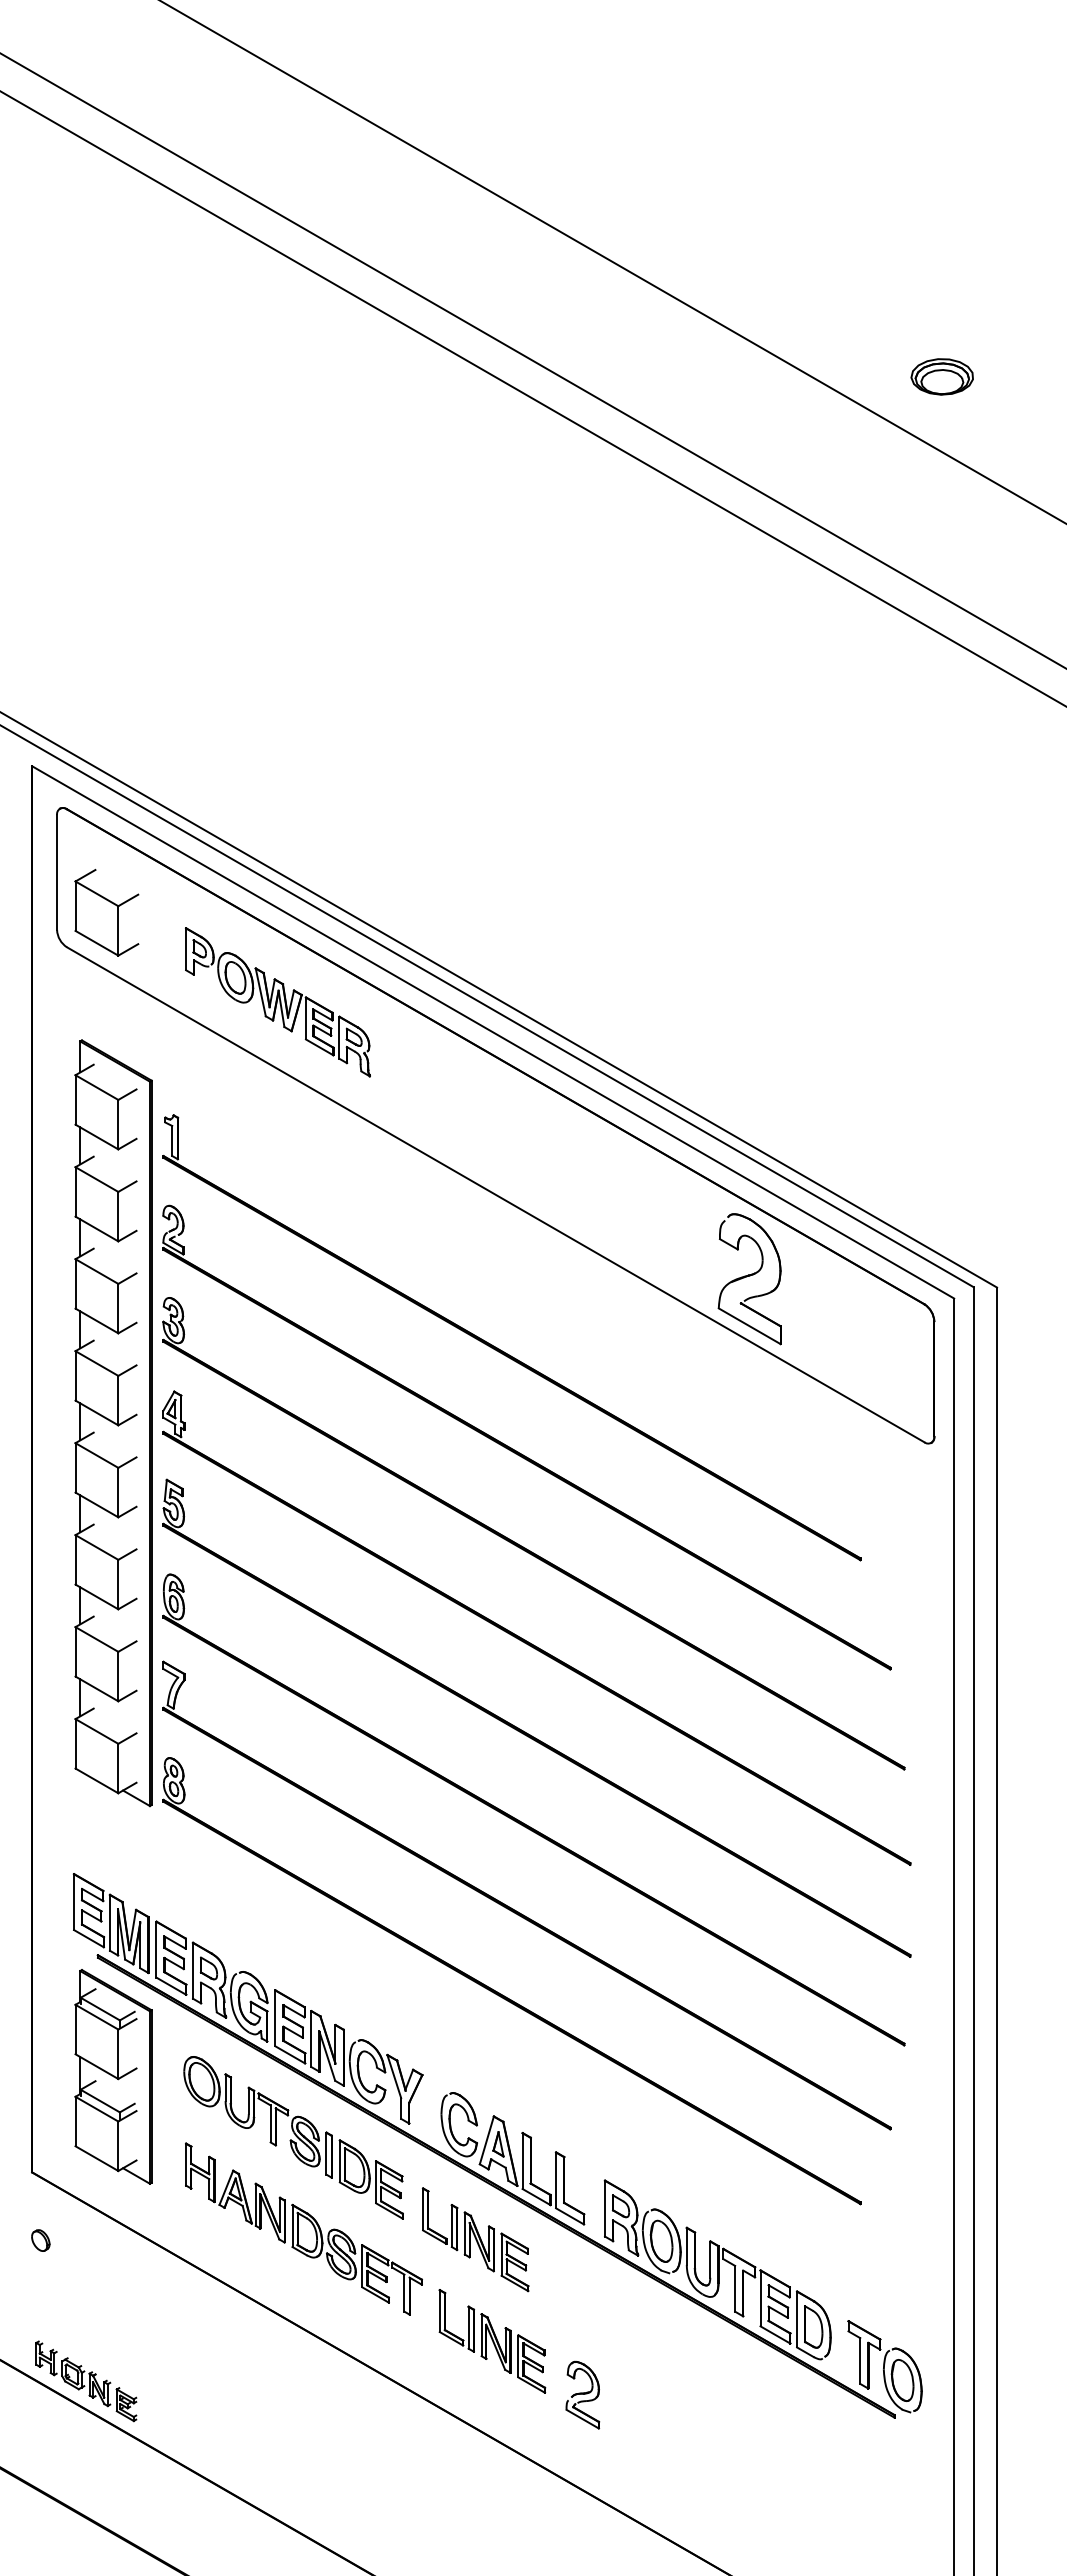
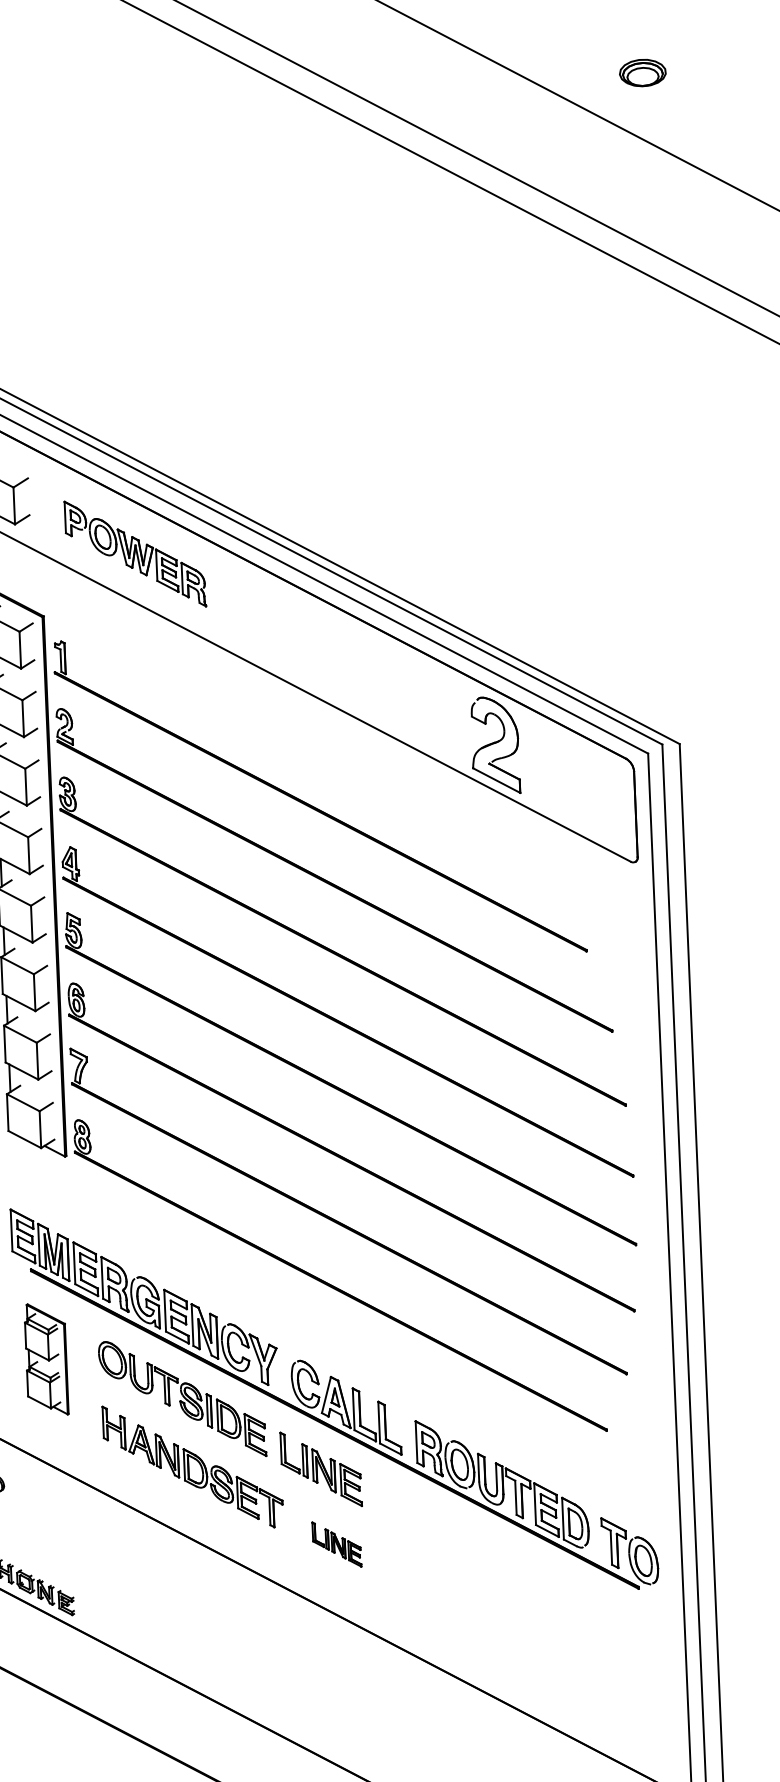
part: (941, 376) -> (642, 72), moved
part: (113, 2076) -> (46, 1359), size x0.7
part: (492, 2341) -> (336, 1544), size x0.6
part: (582, 2394) -> (405, 1581), removed

